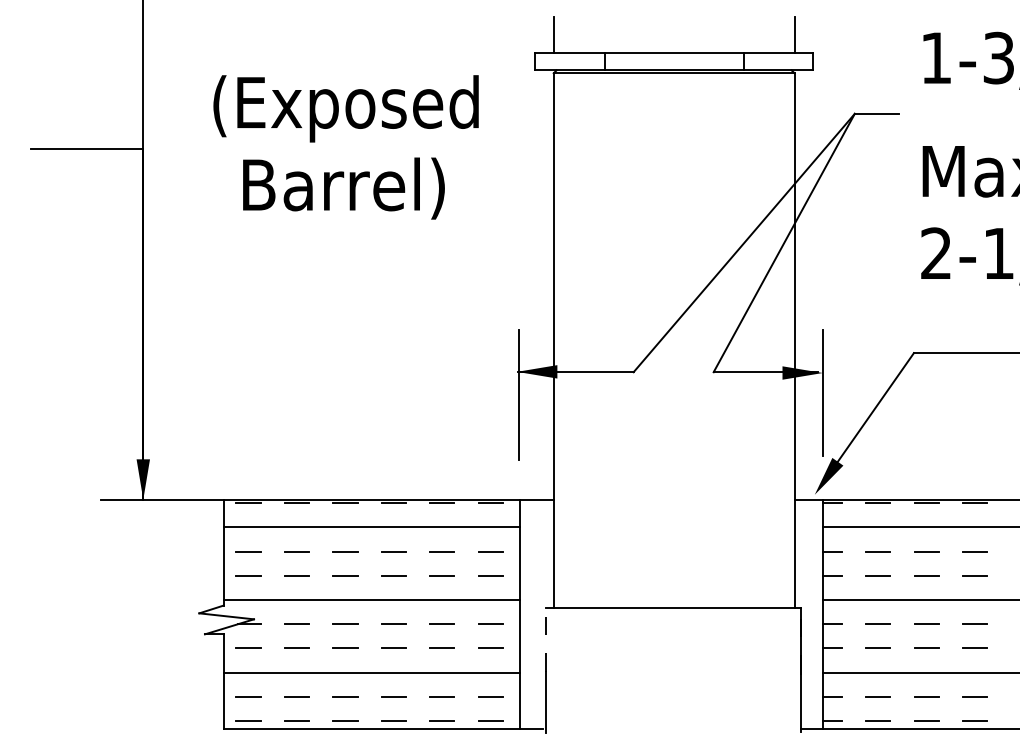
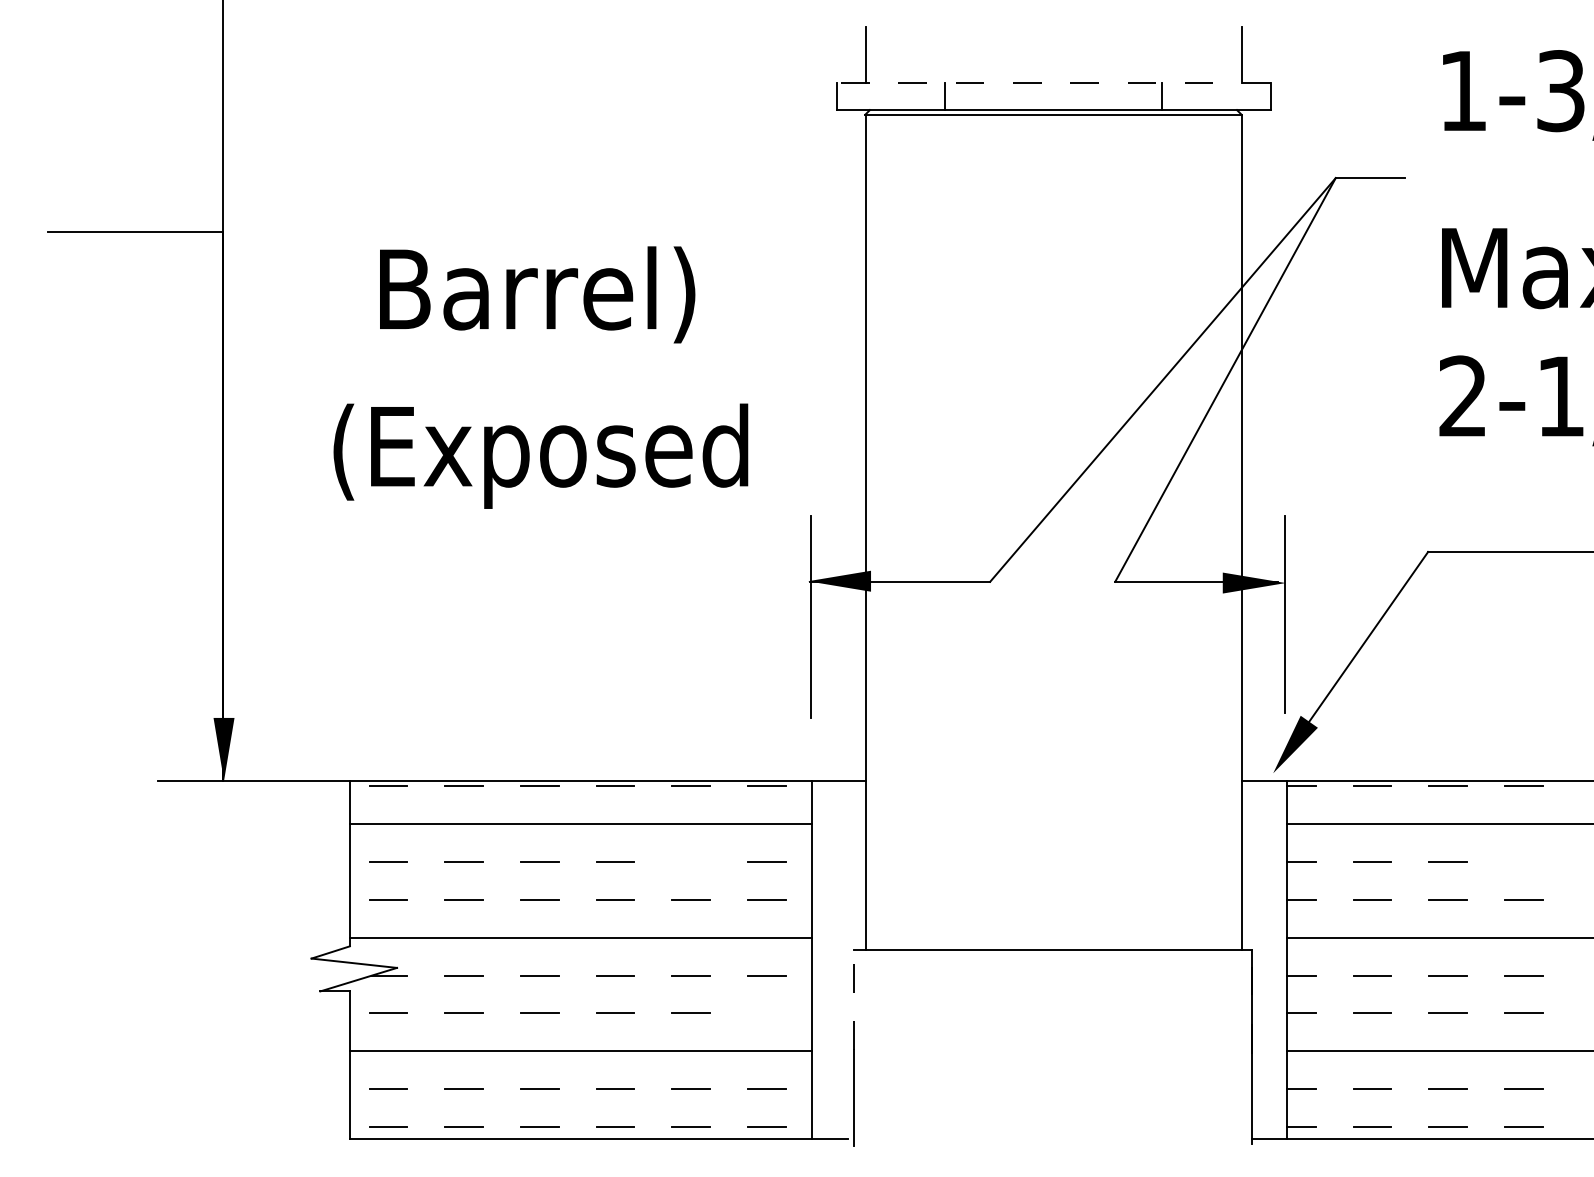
line: (674, 53) -> (1054, 83), solid -> dashed
text: (345, 108) -> (539, 455), moved
line: (442, 551) -> (691, 861), removed
line: (975, 551) -> (1524, 861), removed
line: (490, 648) -> (766, 1013), removed

